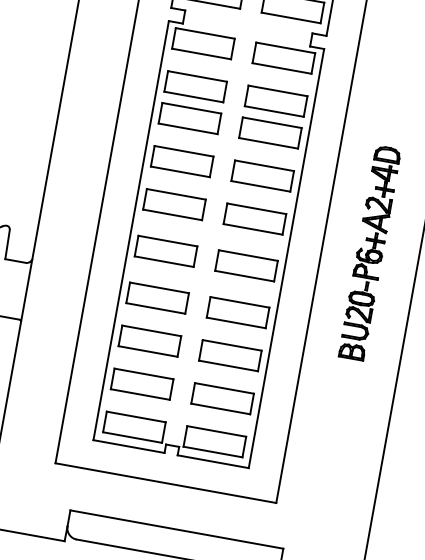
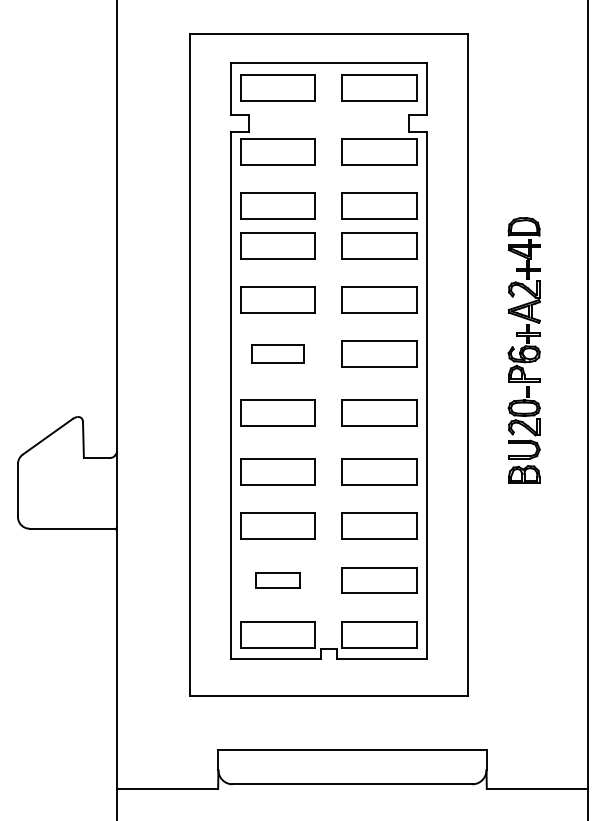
part: (174, 203) -> (277, 353), size x0.7
part: (369, 252) -> (523, 350), moved
part: (141, 384) -> (277, 580), size x0.6

